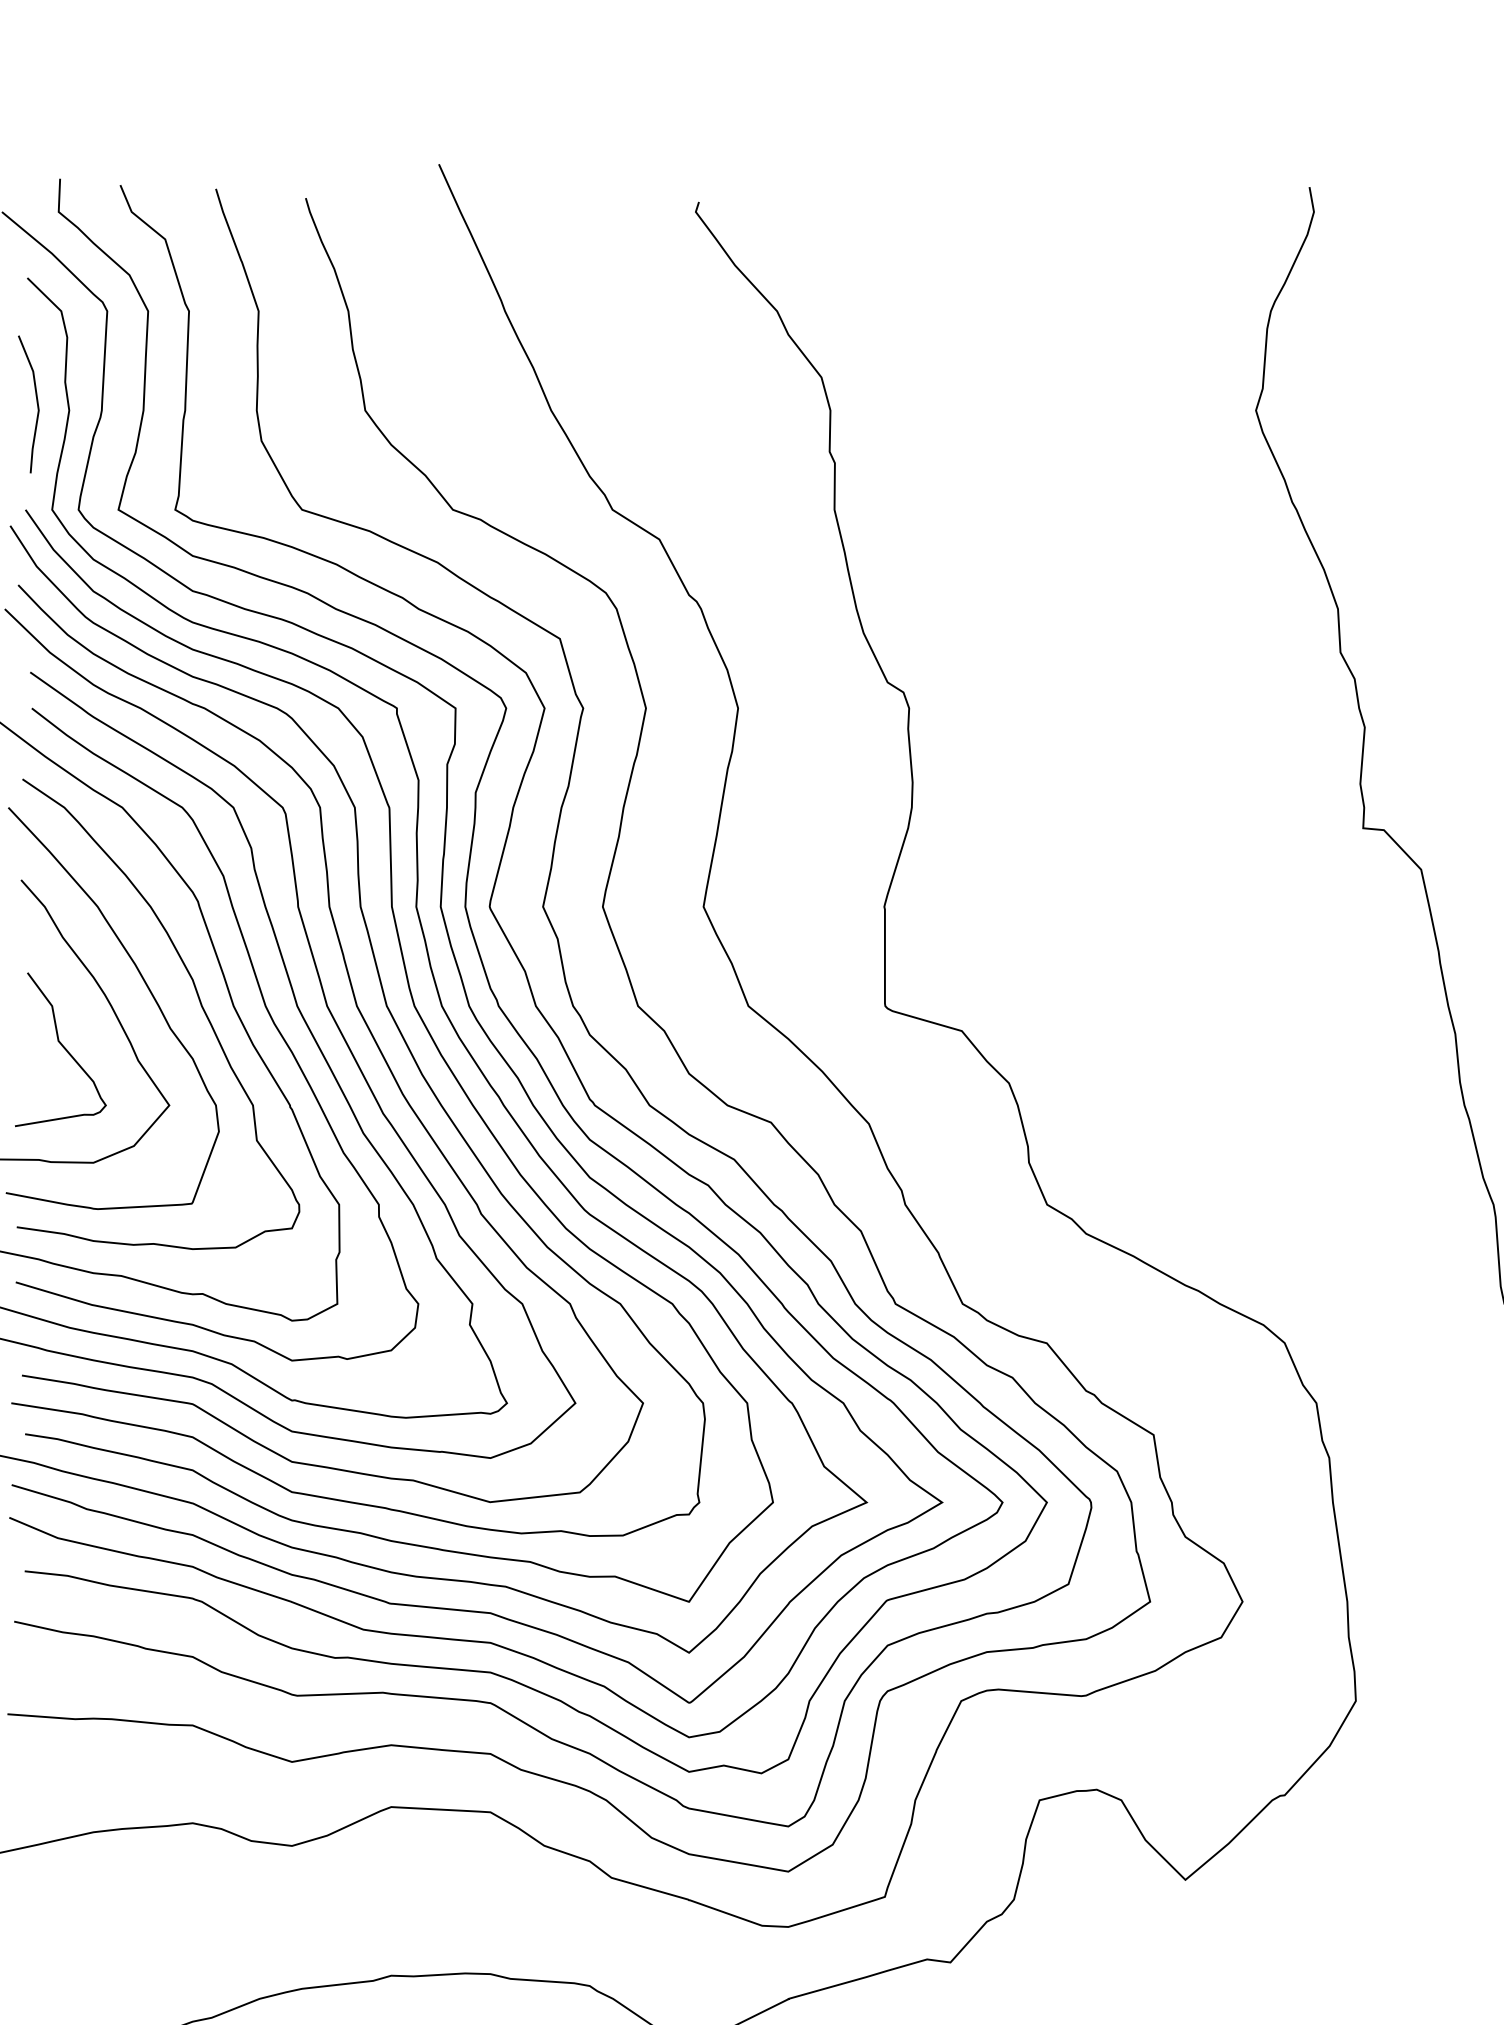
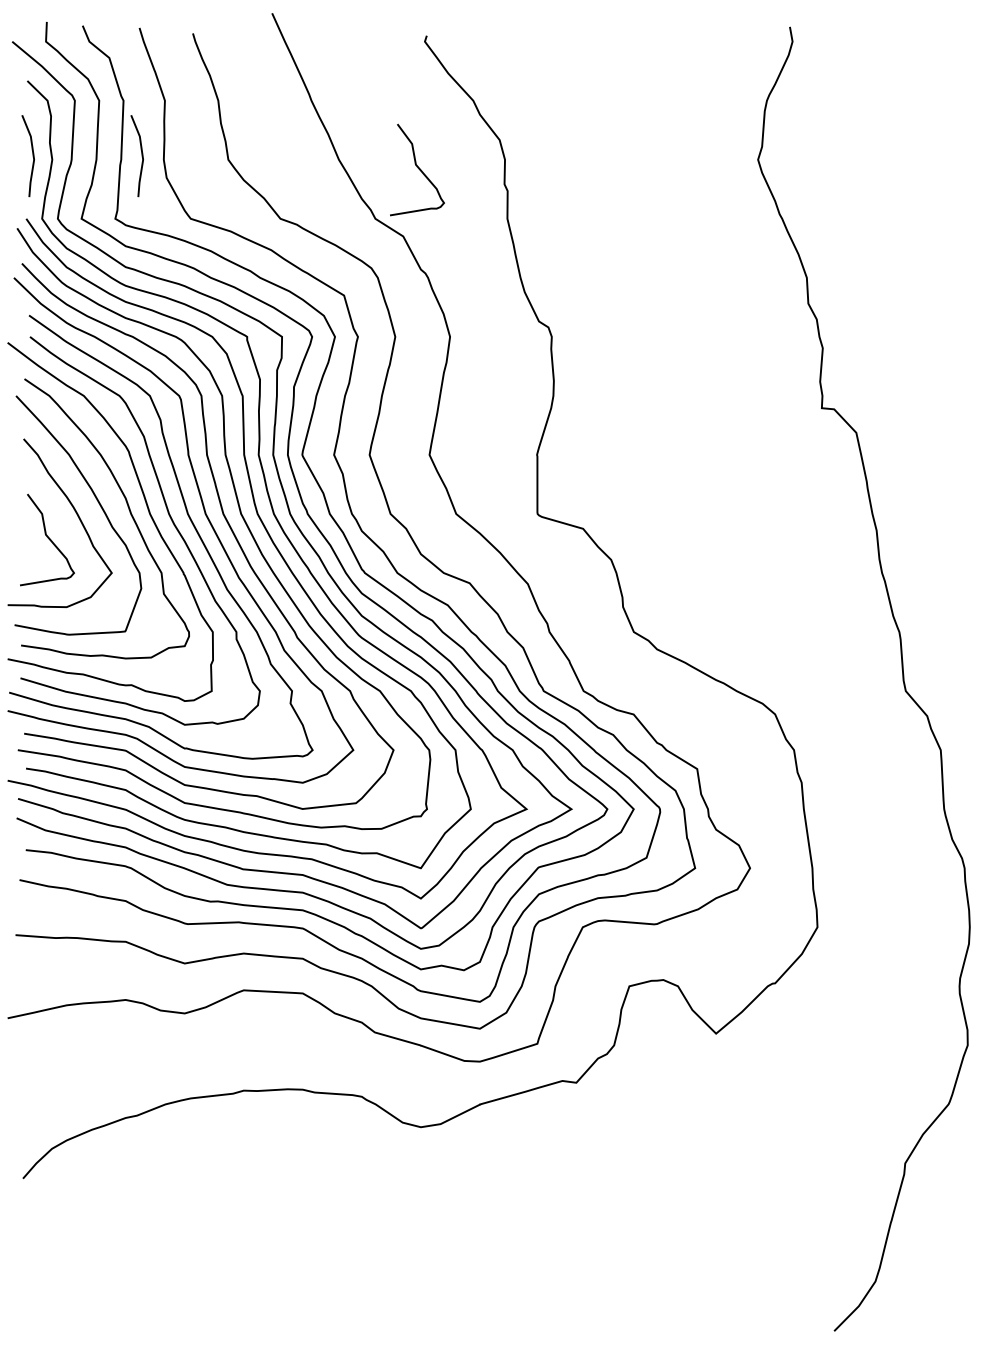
line: (219, 405) -> (141, 156), added
curve: (683, 425) -> (417, 168), added

